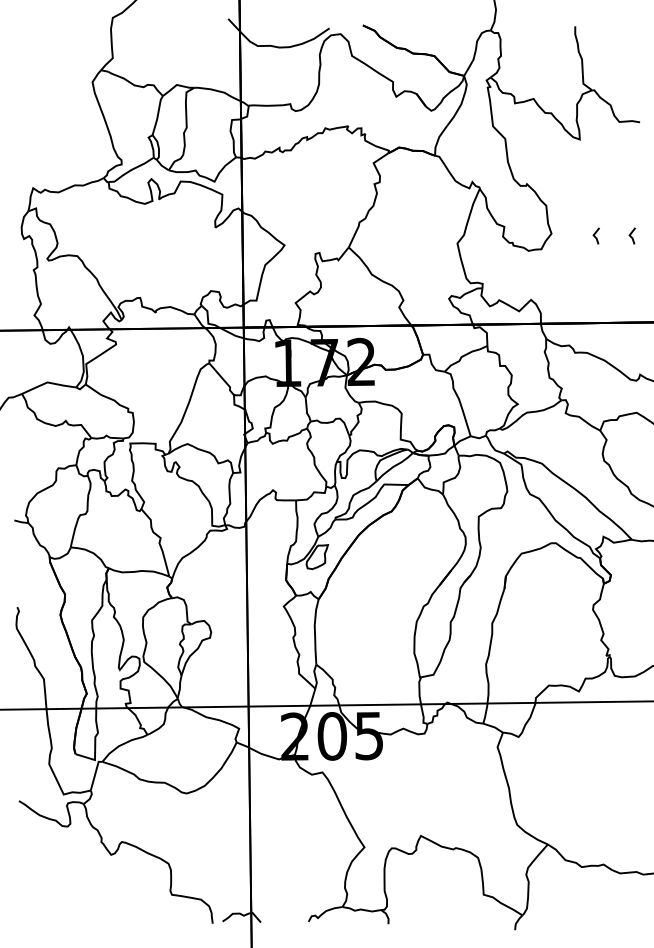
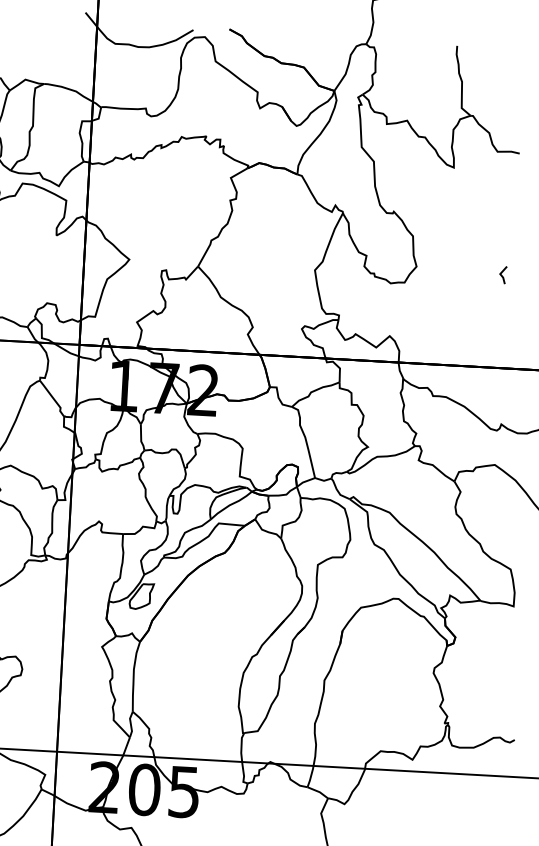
line: (595, 235) -> (463, 271), removed

